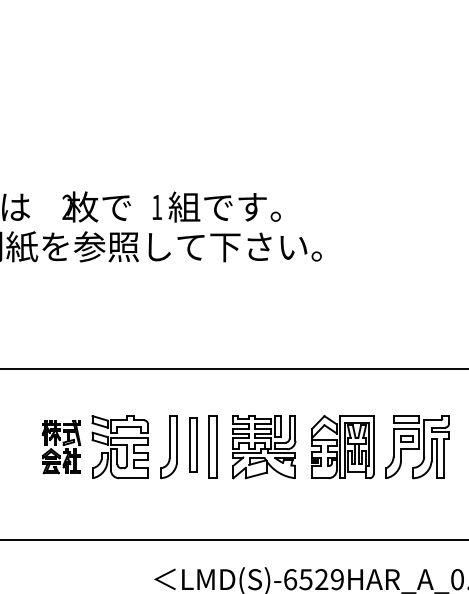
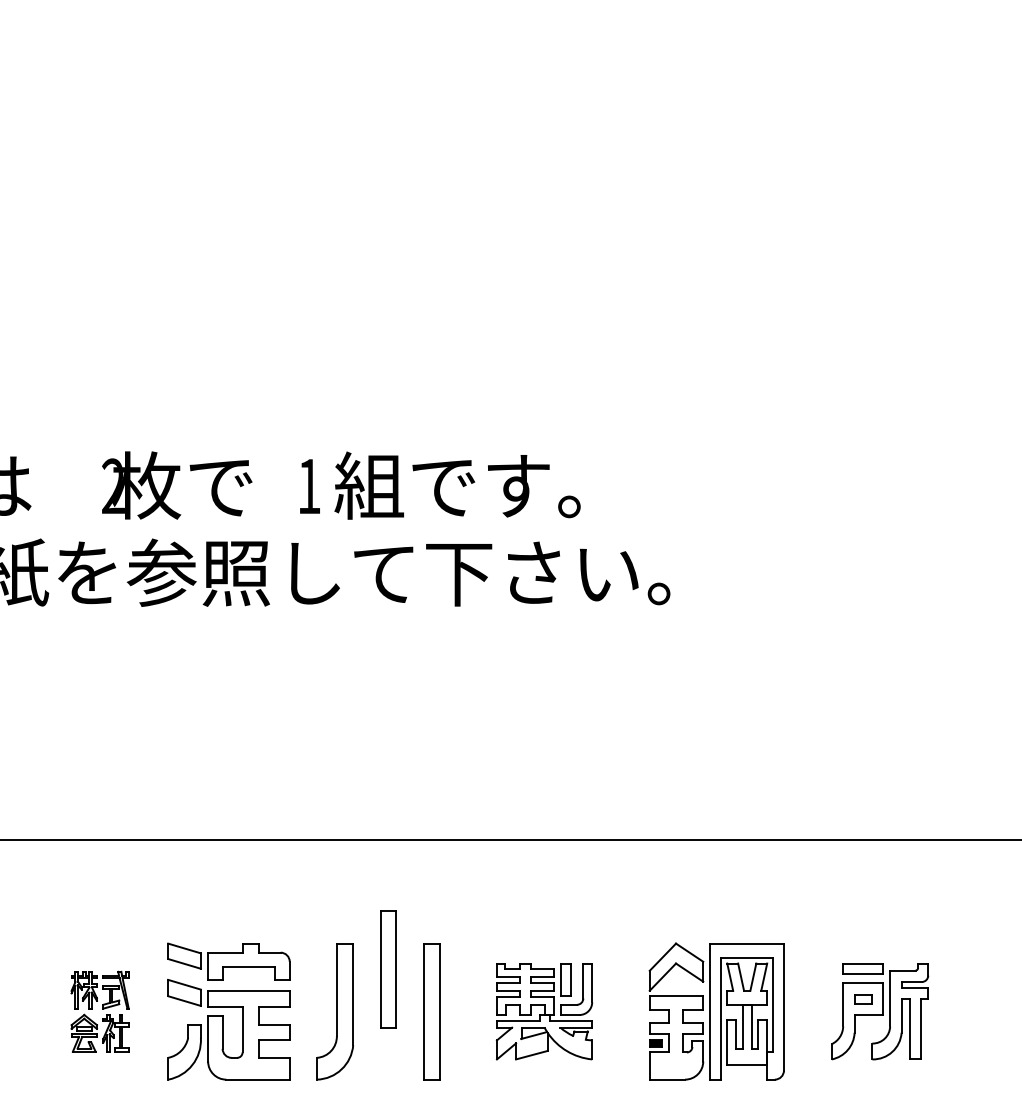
part: (193, 444) -> (389, 968), moved
part: (61, 447) -> (100, 1012), size x0.7
part: (264, 447) -> (544, 1012), size x0.7
part: (417, 447) -> (879, 1012), size x0.7

